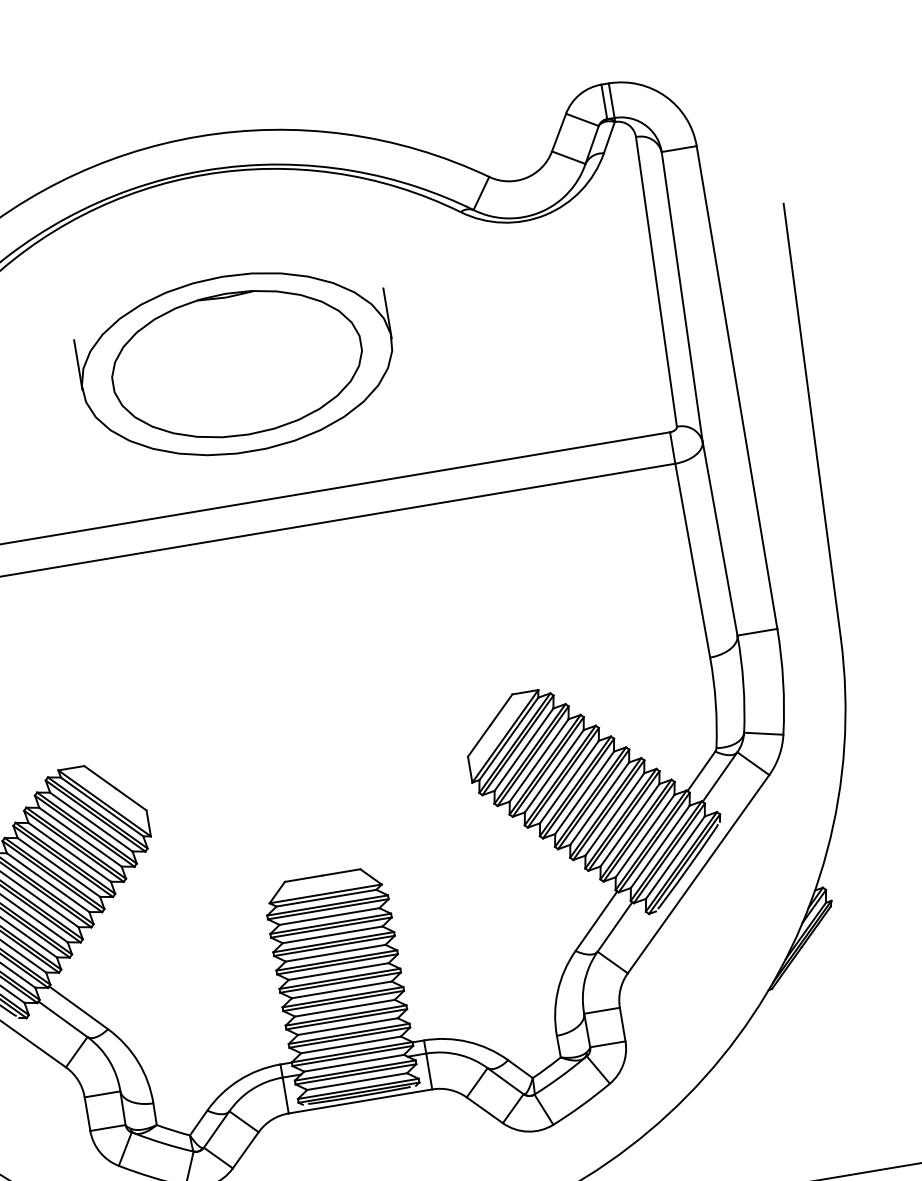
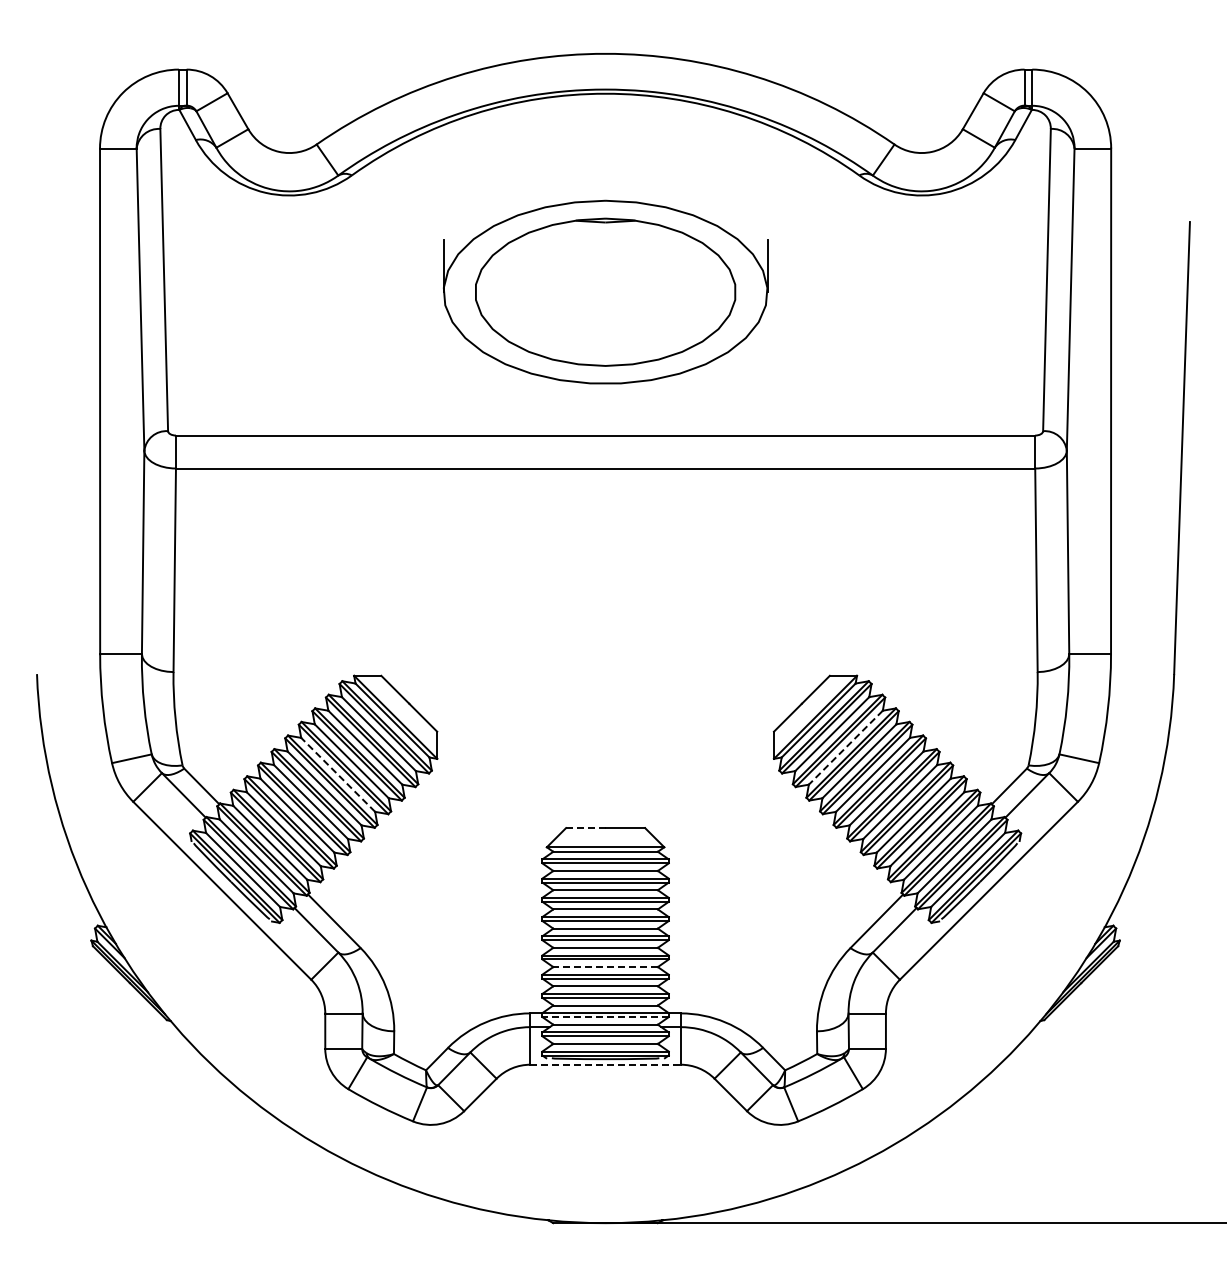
line: (538, 761) -> (845, 748), solid -> dashed
line: (58, 867) -> (337, 774), solid -> dashed
line: (303, 879) -> (585, 828), solid -> dashed
line: (344, 1008) -> (605, 967), solid -> dashed
line: (352, 1056) -> (605, 1017), solid -> dashed
line: (361, 1101) -> (606, 1064), solid -> dashed

